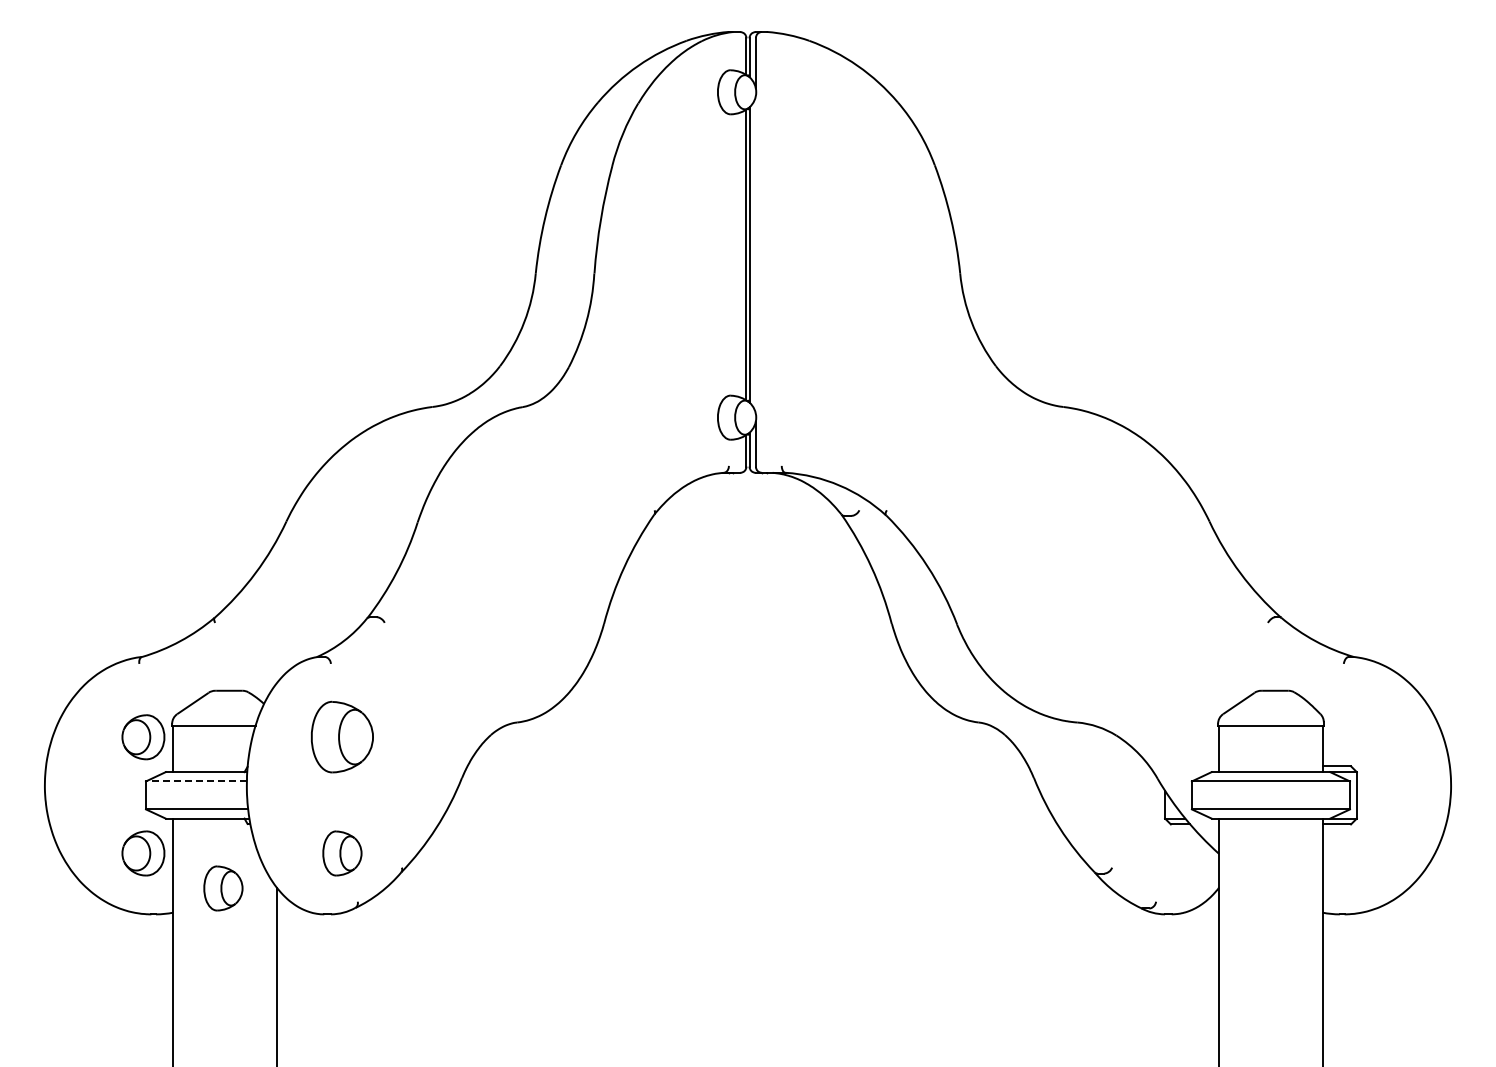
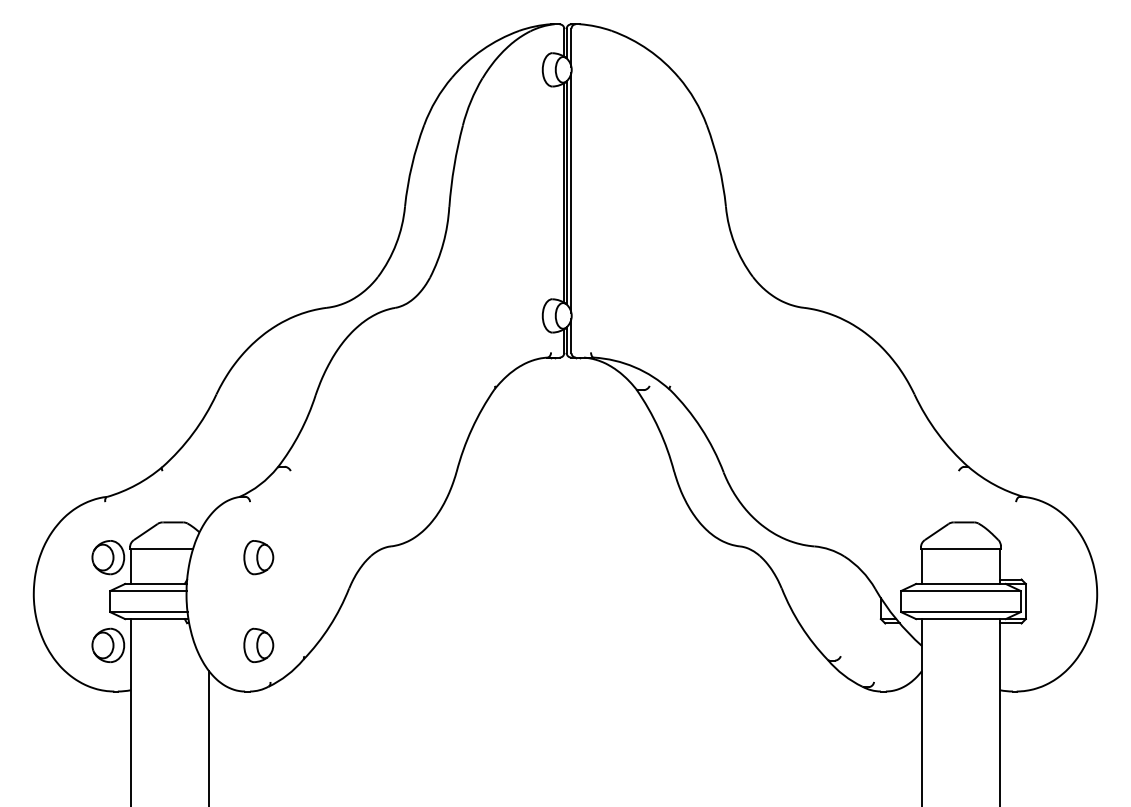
line: (755, 254) -> (571, 192), added
part: (342, 737) -> (258, 557), size x0.62
line: (195, 781) -> (147, 591), dashed -> solid
part: (223, 888) -> (168, 671), removed

